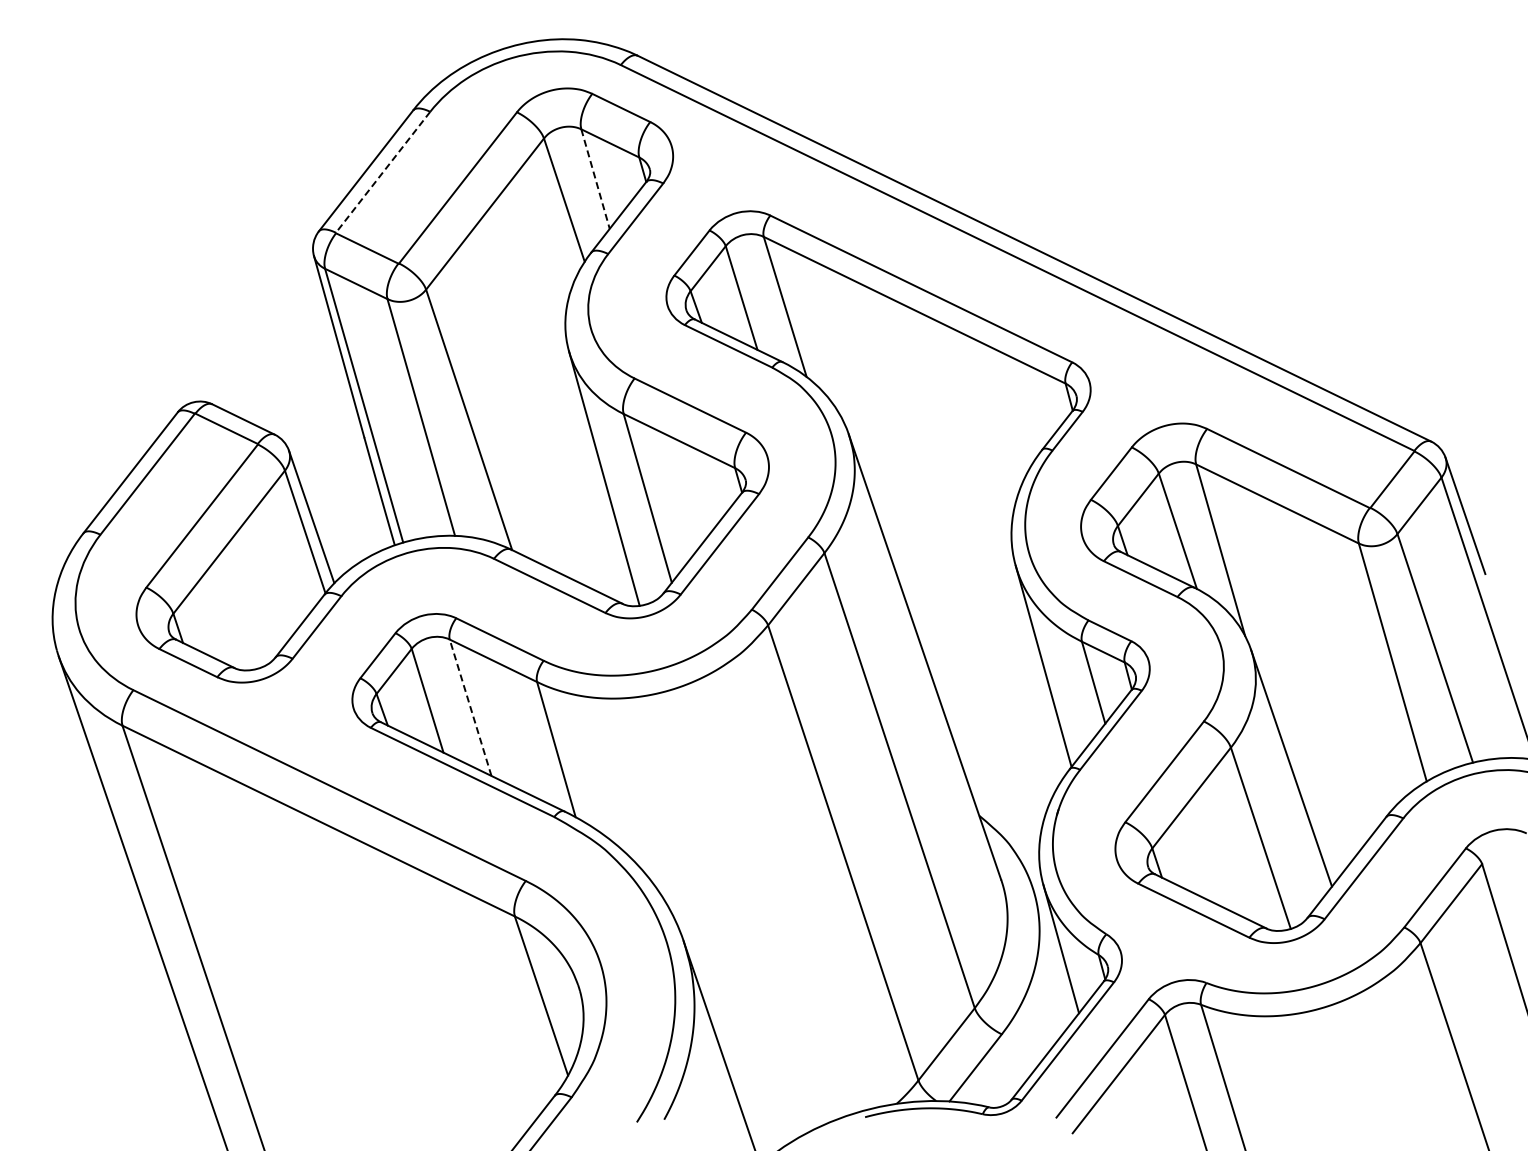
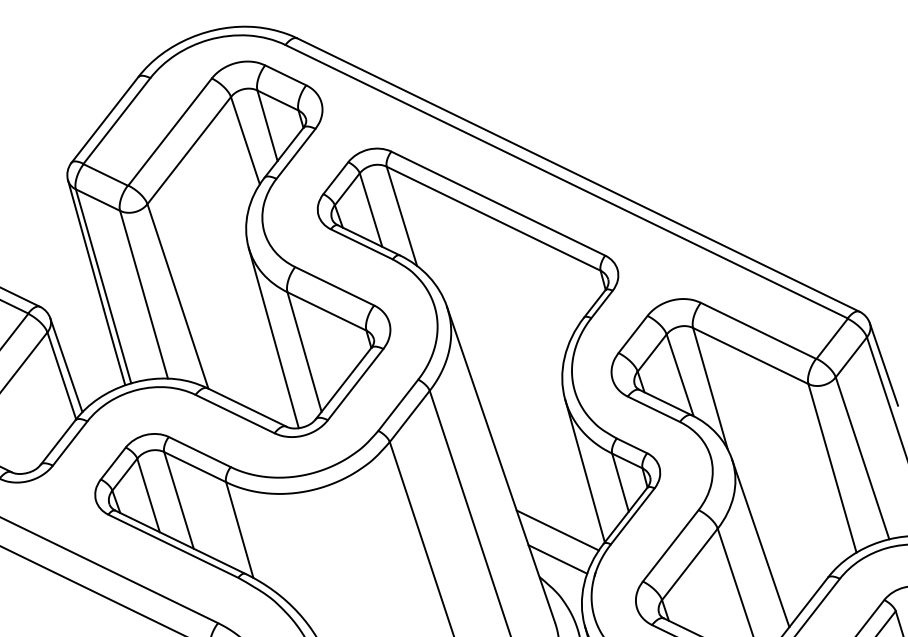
line: (383, 172) -> (117, 121), dashed -> solid
line: (595, 179) -> (267, 126), dashed -> solid
line: (470, 707) -> (178, 500), dashed -> solid
line: (1005, 750) -> (558, 530), added
line: (1004, 790) -> (557, 559), added

